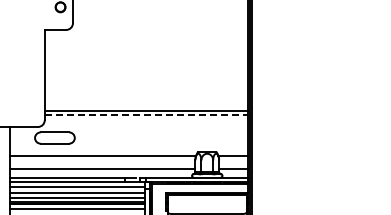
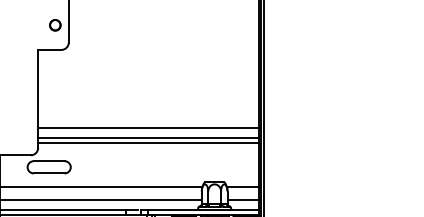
line: (145, 101) -> (147, 127), added
line: (146, 115) -> (148, 142), dashed -> solid

